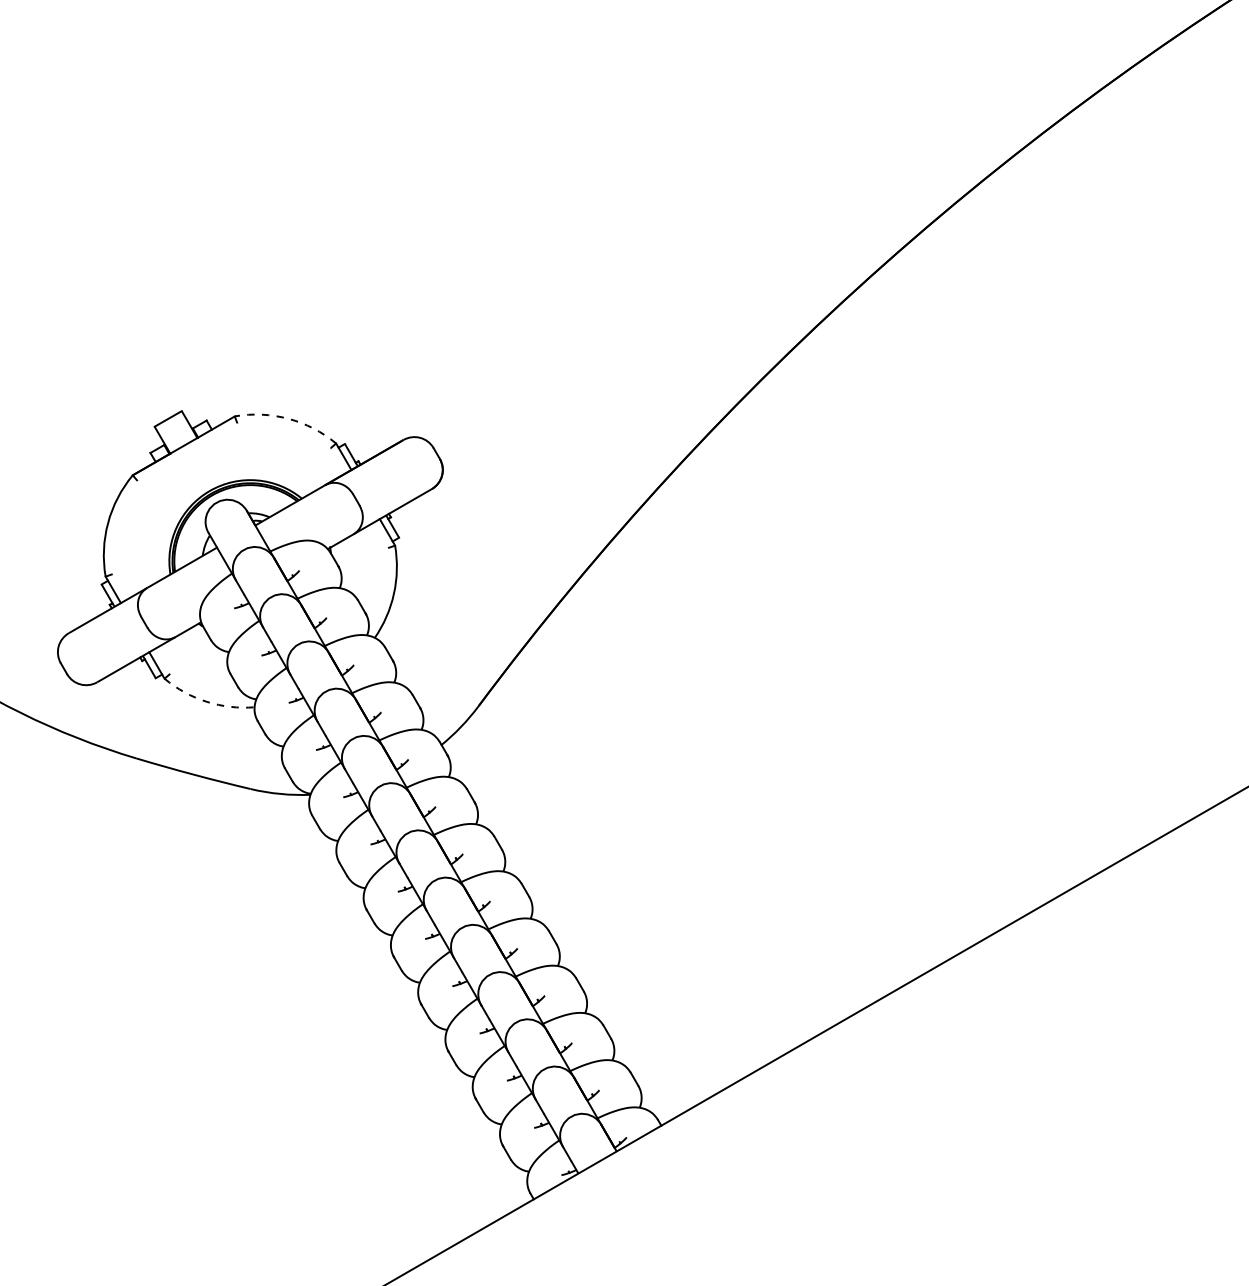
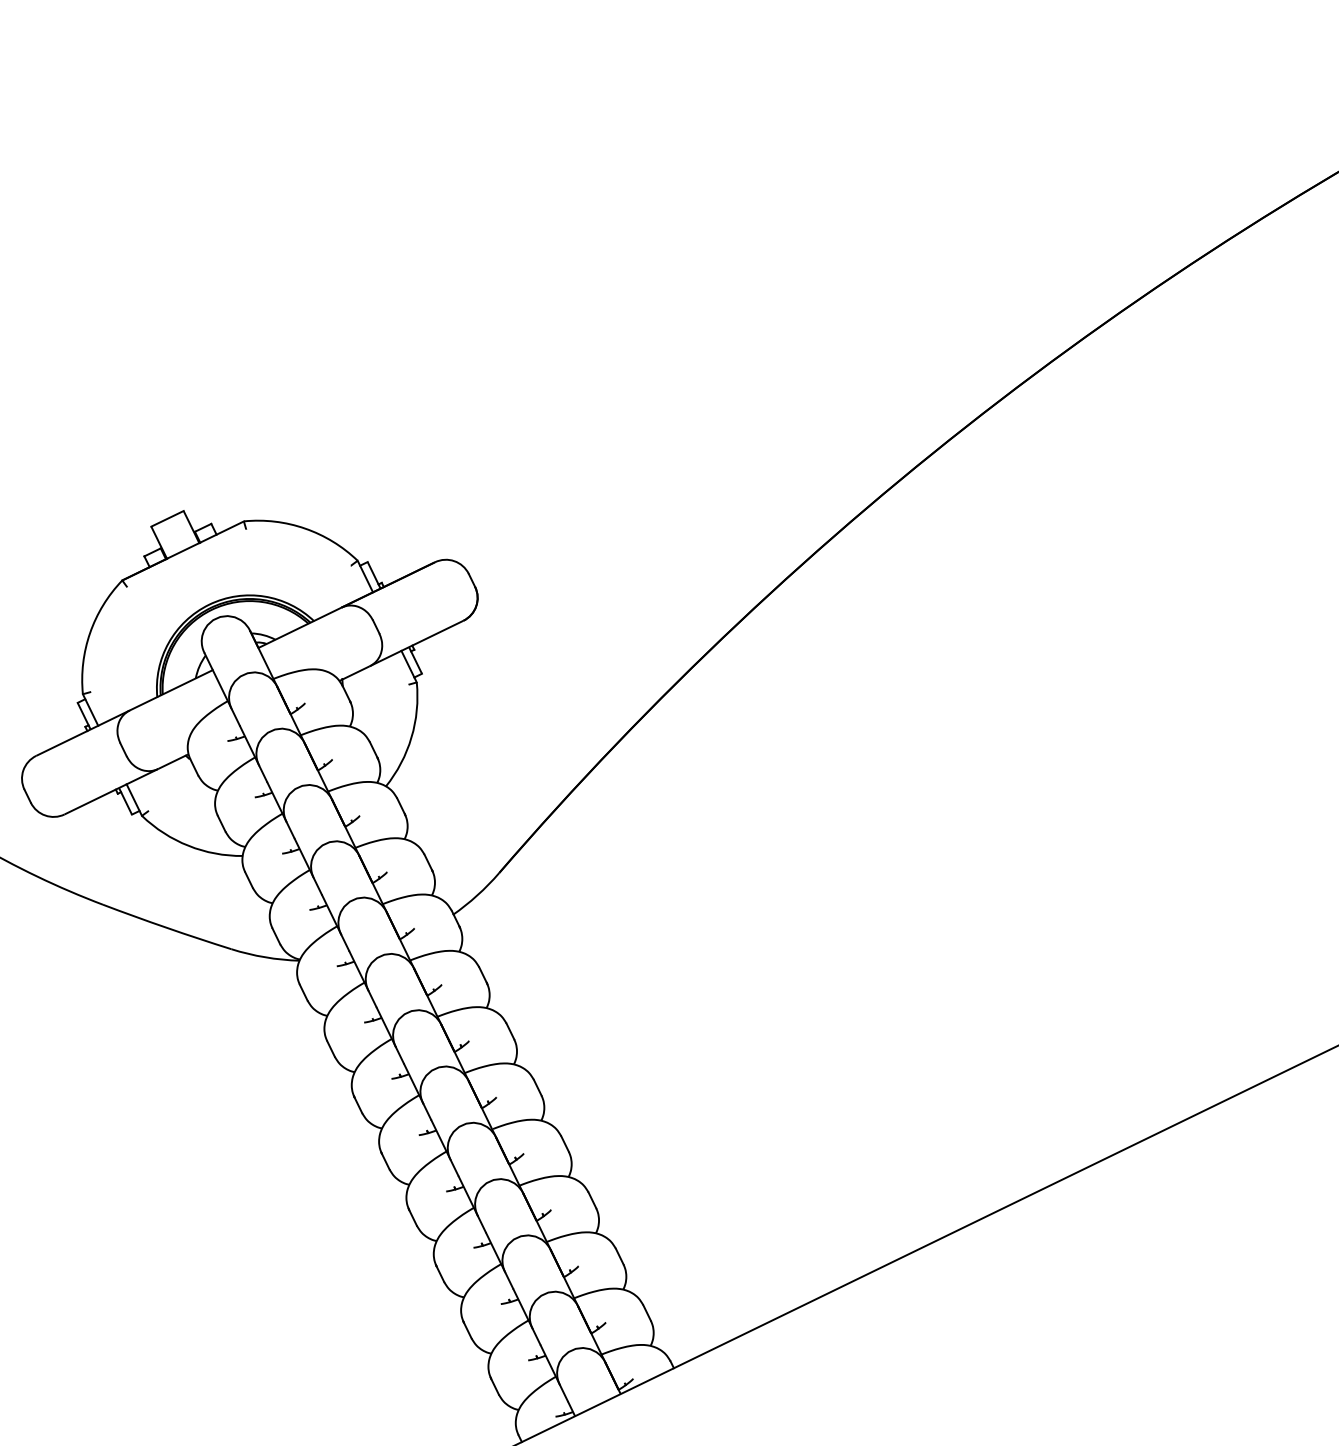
arc: (288, 418) -> (305, 528), dashed -> solid
arc: (206, 701) -> (188, 845), dashed -> solid

